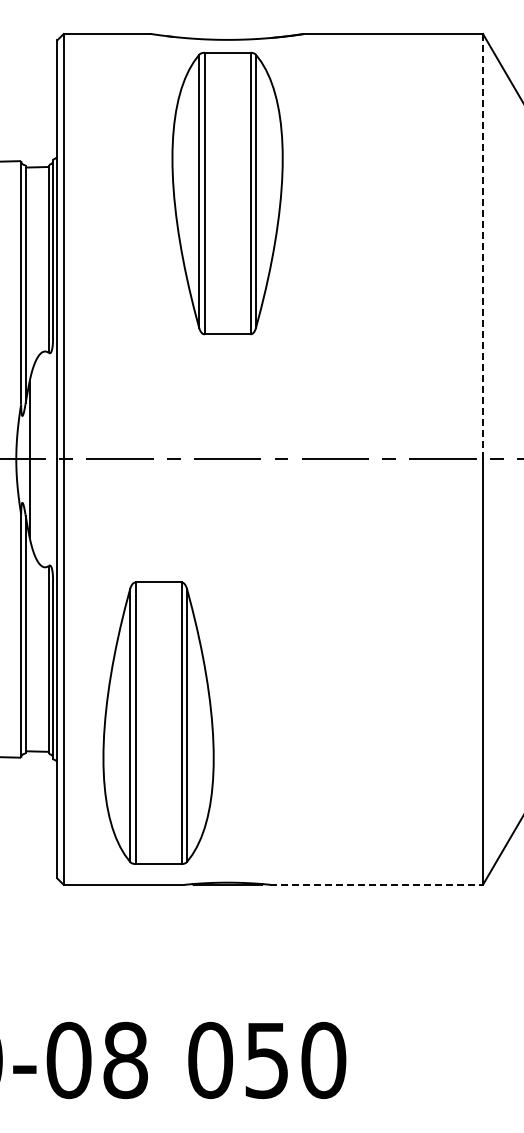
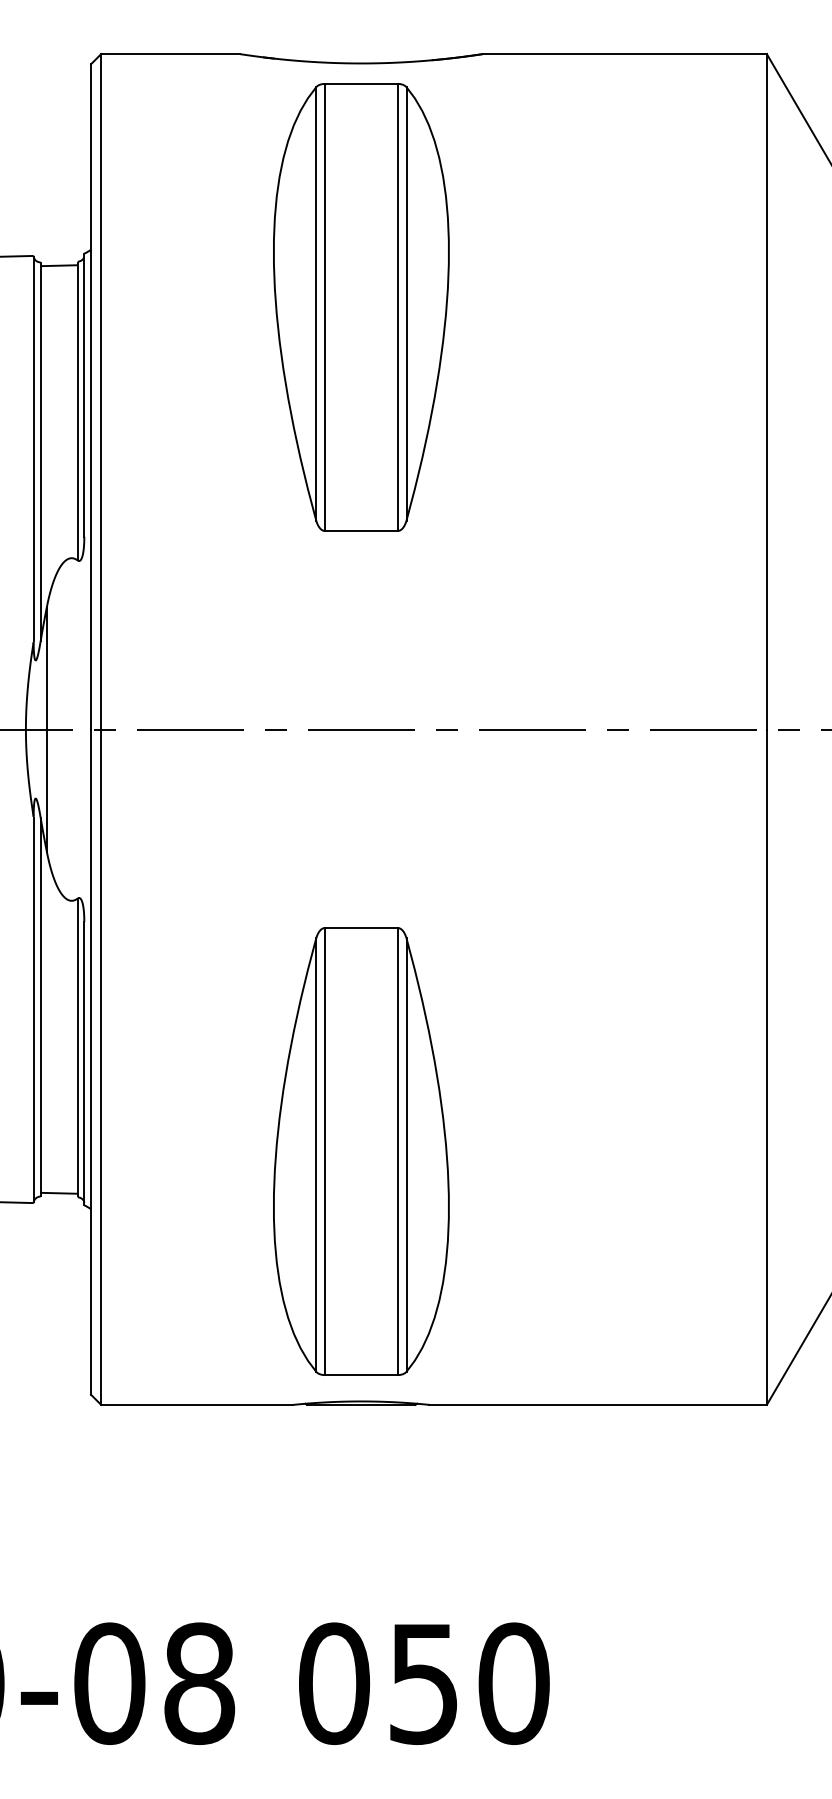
line: (482, 246) -> (766, 391), dashed -> solid
part: (158, 722) -> (361, 1150), moved
line: (377, 884) -> (599, 1404), dashed -> solid

